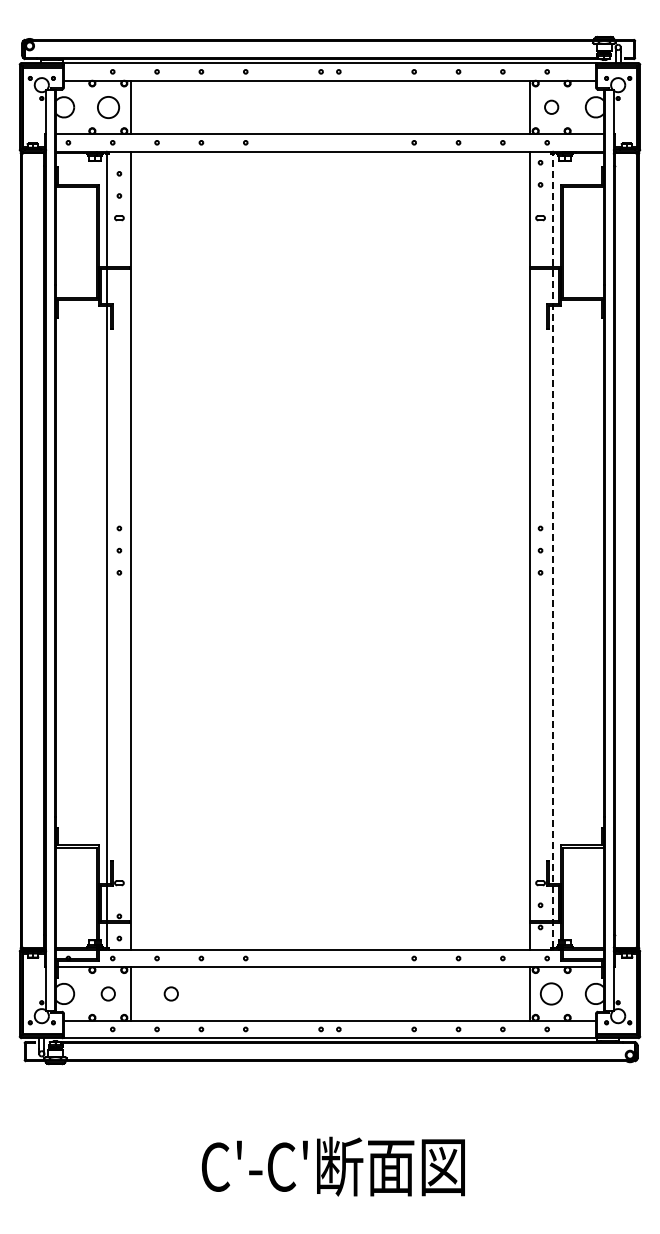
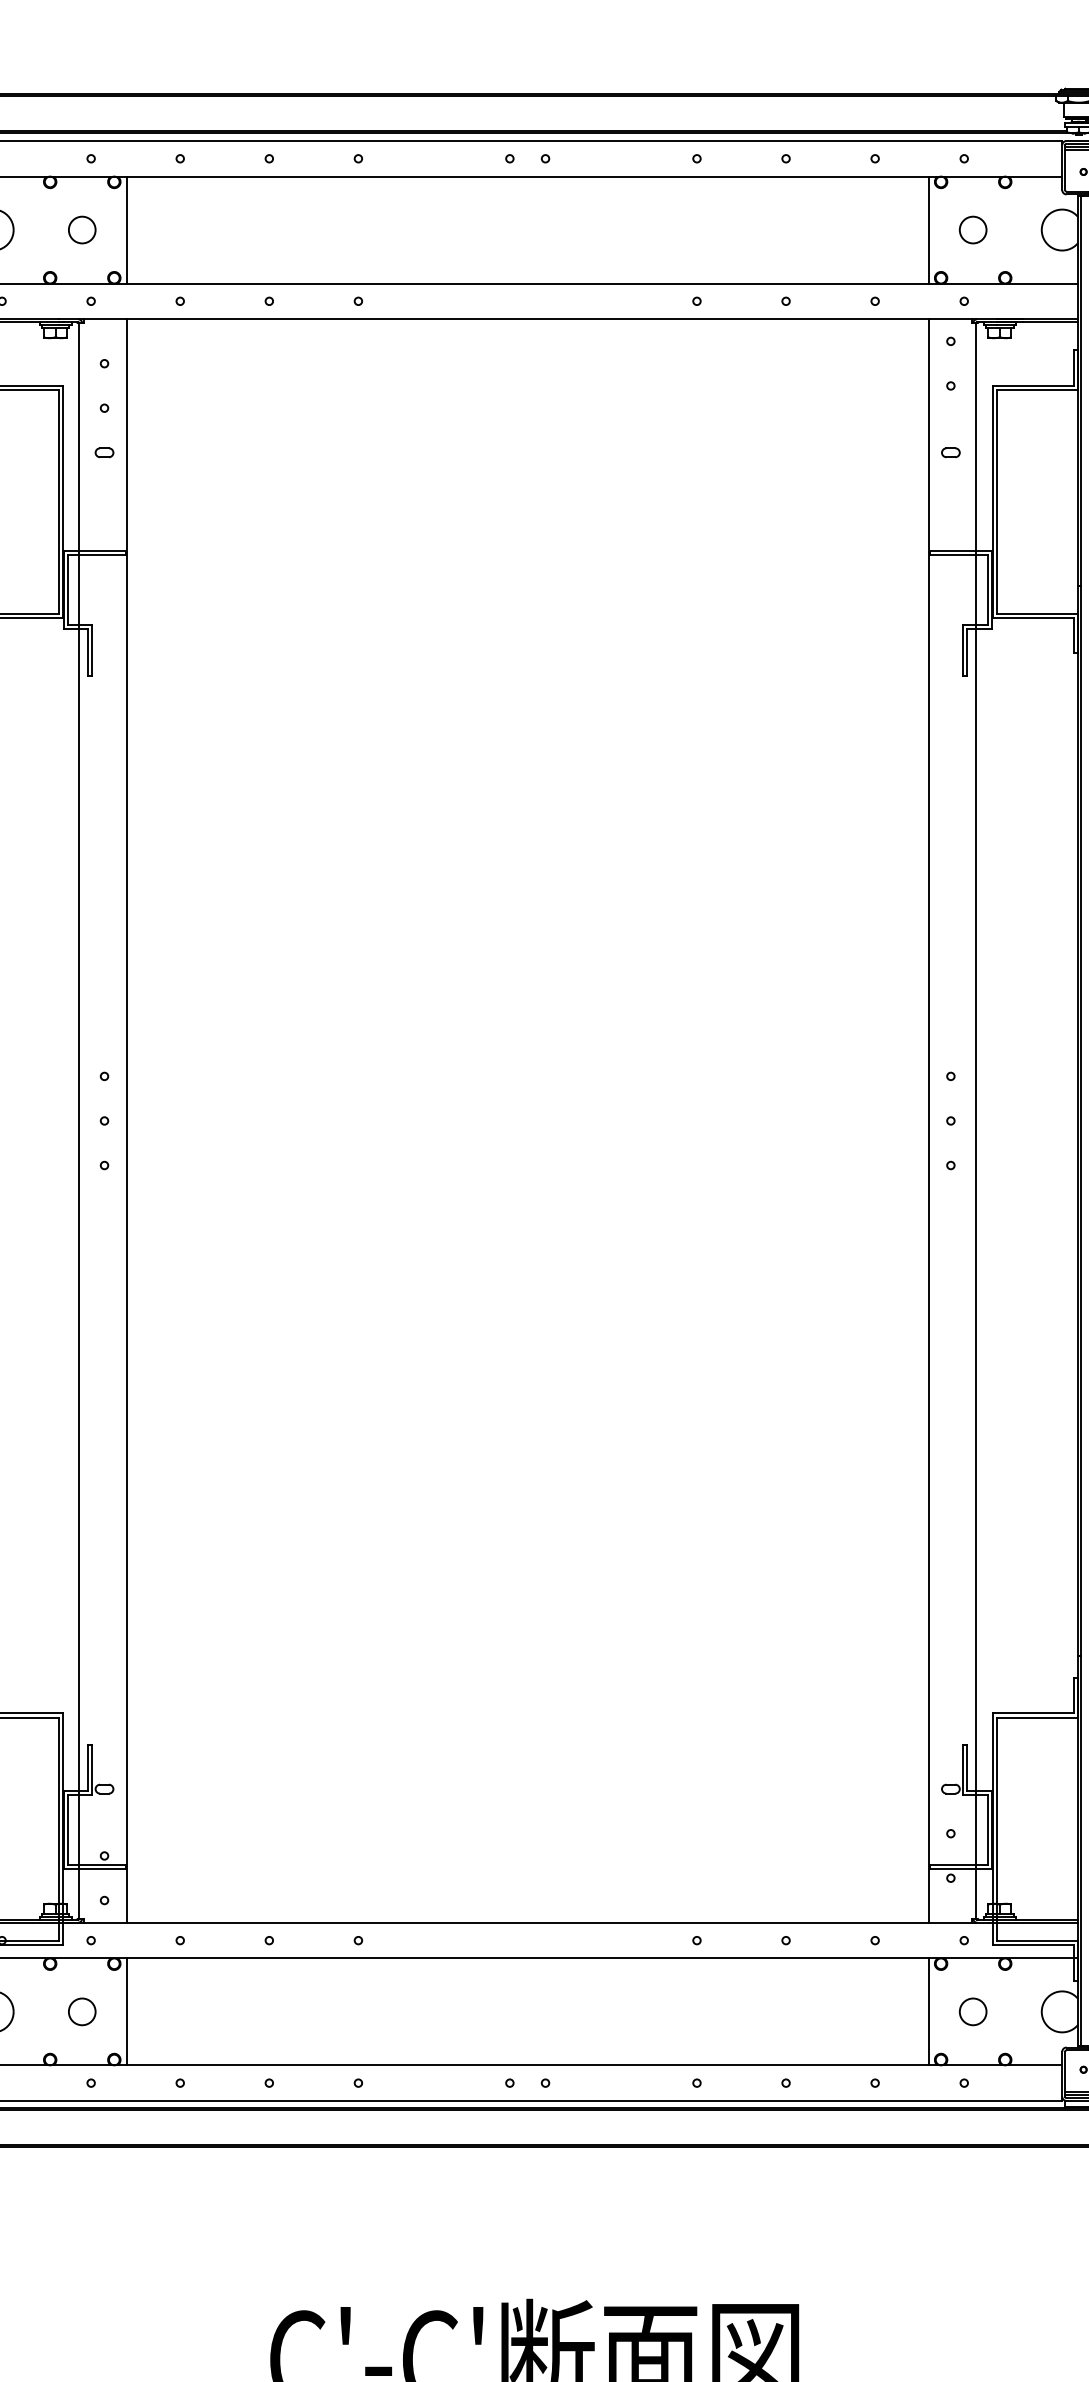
circle: (107, 106) -> (80, 228), size x0.62
line: (553, 550) -> (976, 1120), dashed -> solid
circle: (170, 993) -> (207, 2010), removed
circle: (551, 993) -> (972, 2010), size x0.62

